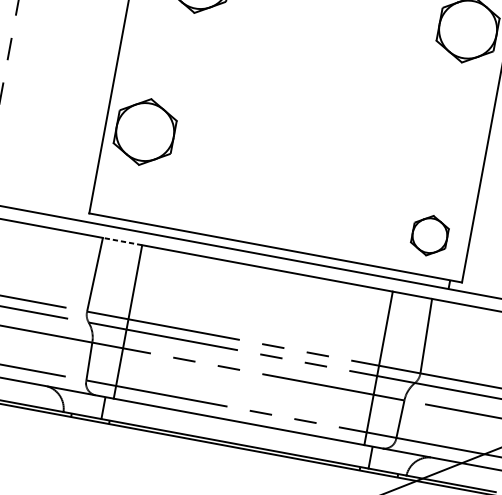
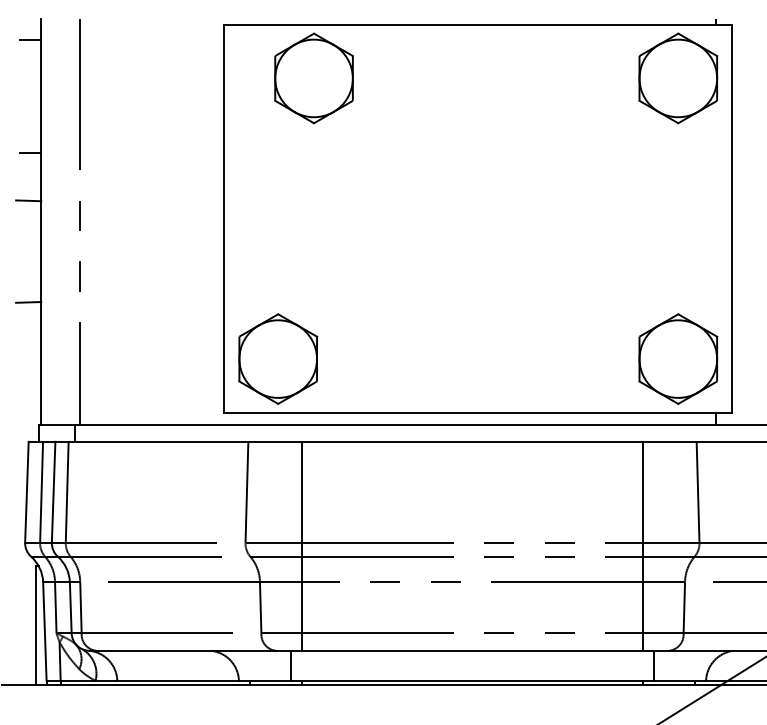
part: (145, 131) -> (278, 358), moved
part: (430, 235) -> (678, 358), size x1.67
line: (122, 241) -> (275, 441), dashed -> solid

